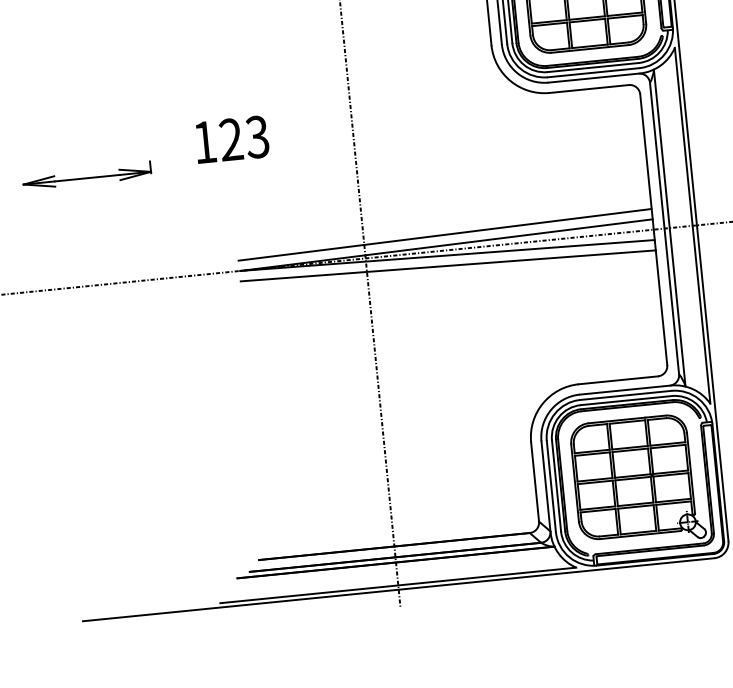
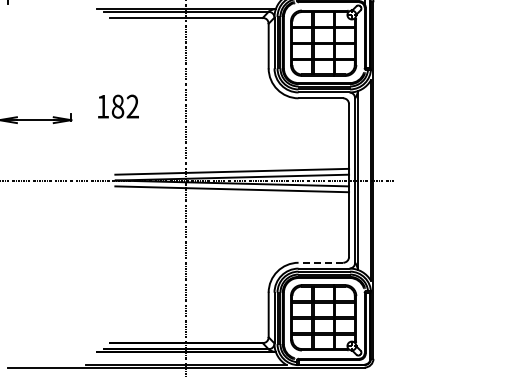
text: (242, 138) -> (124, 106), 123 -> 182
line: (617, 379) -> (320, 262), solid -> dashed

